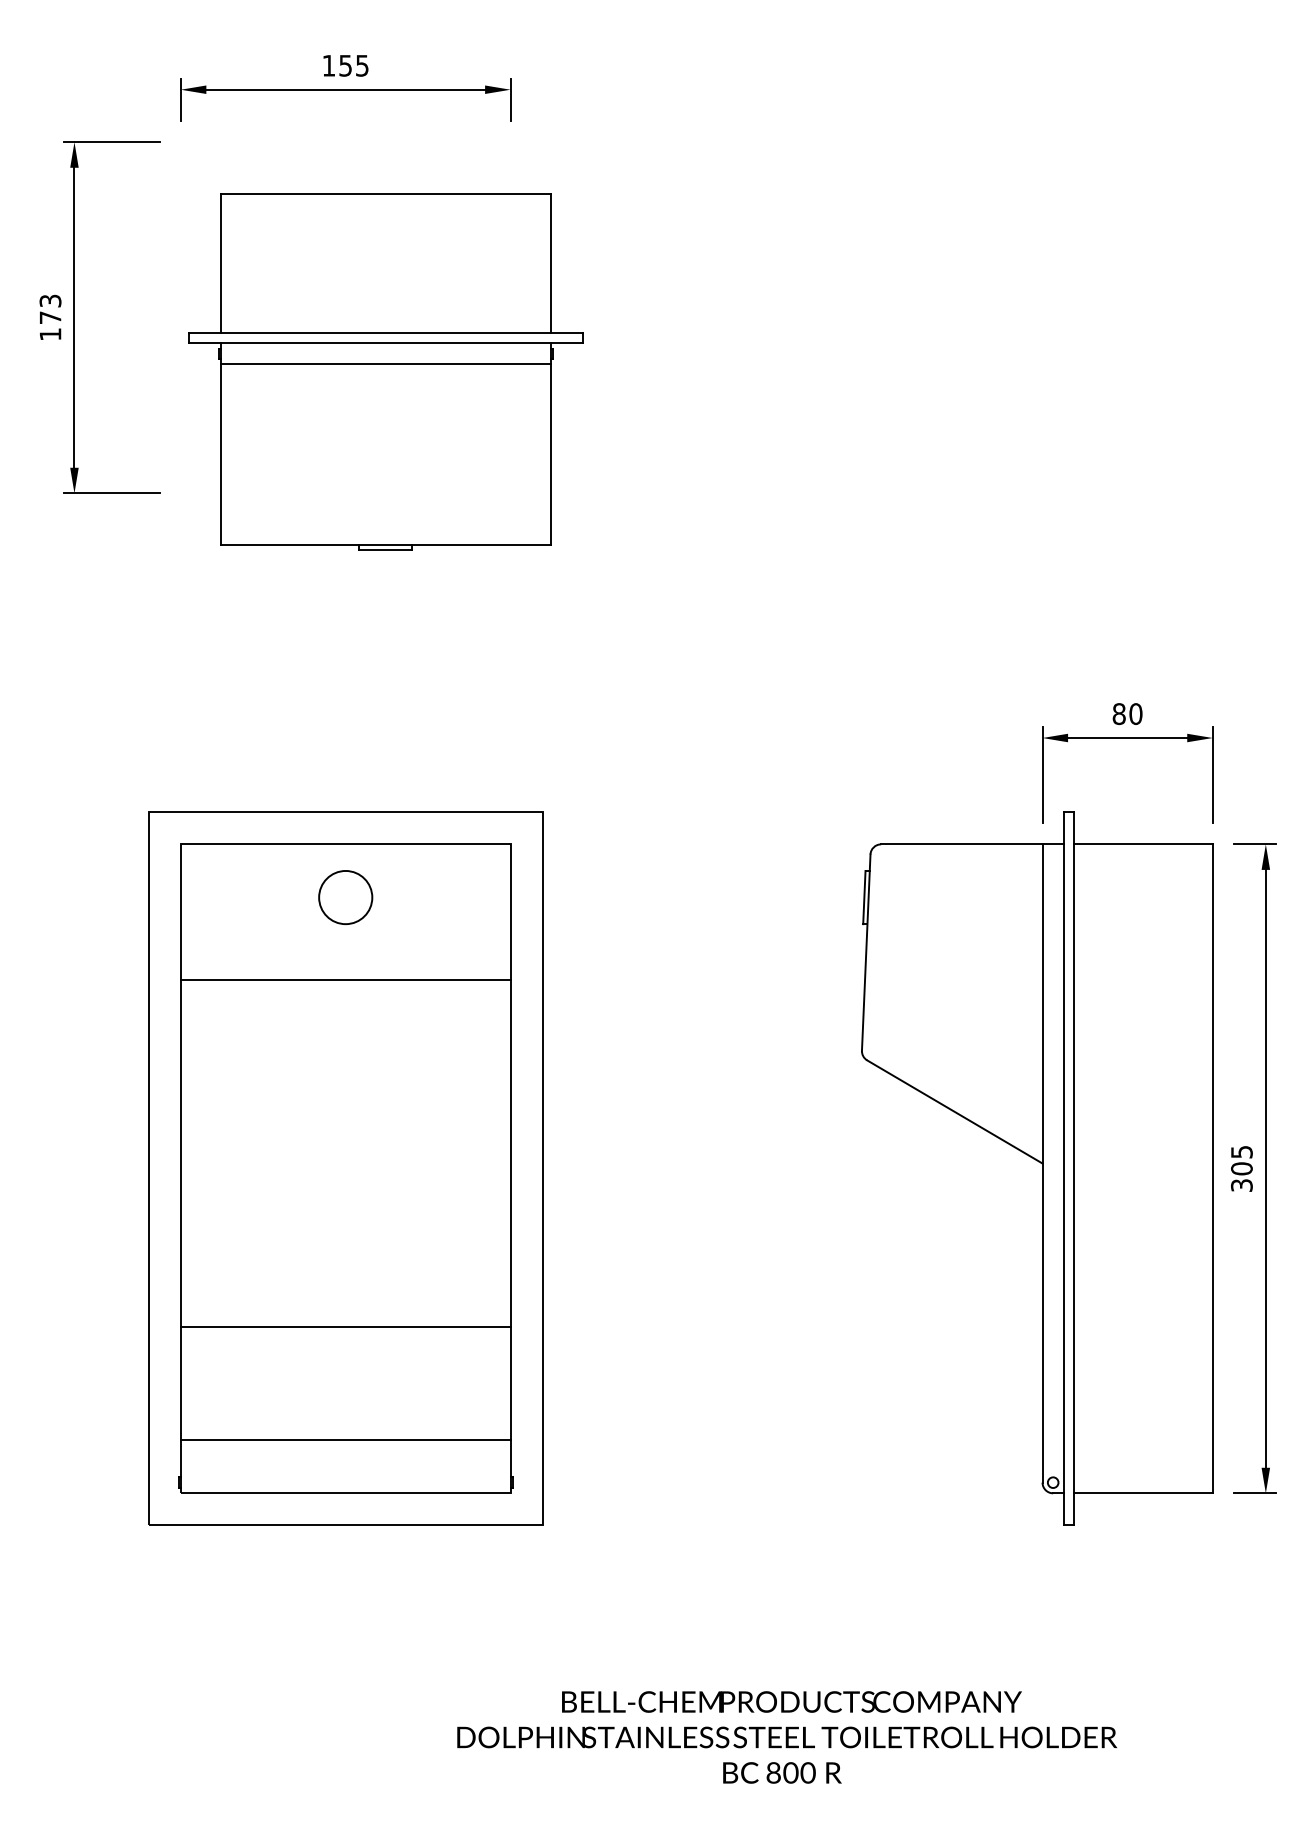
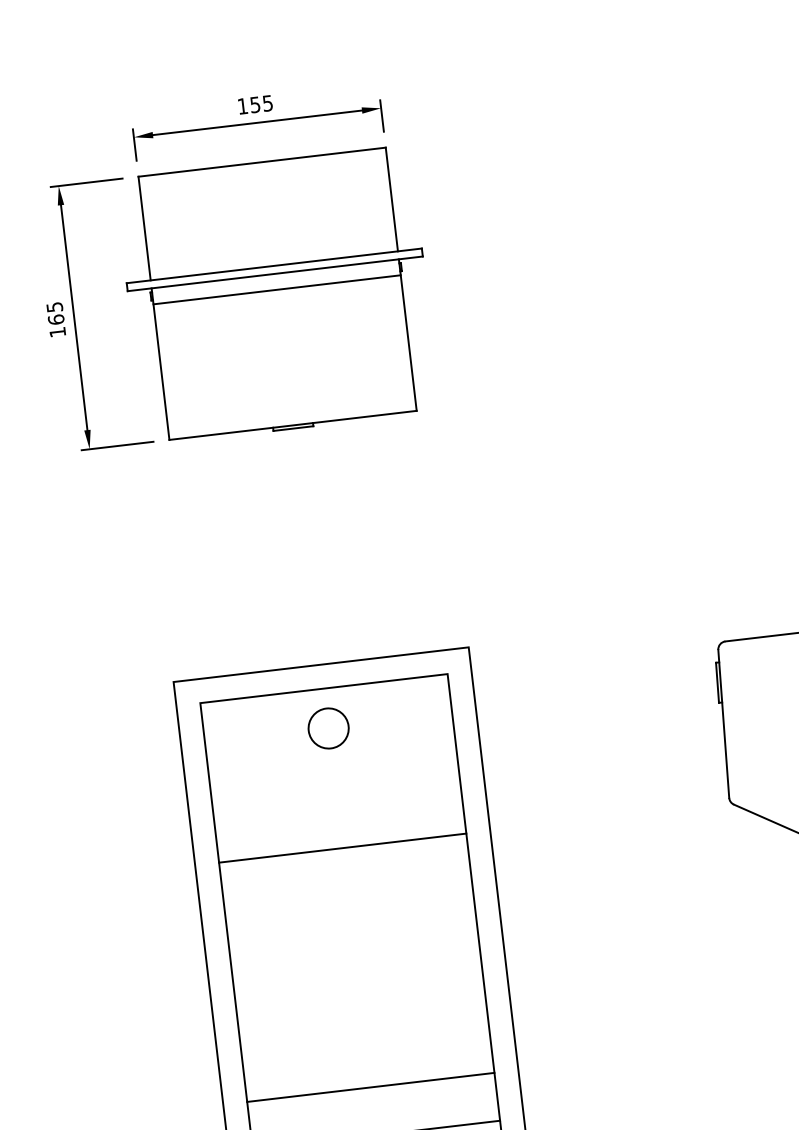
text: (50, 309) -> (55, 313), 173 -> 165
part: (385, 371) -> (277, 295), moved
line: (345, 980) -> (342, 848), moved
line: (345, 1327) -> (370, 1087), moved

